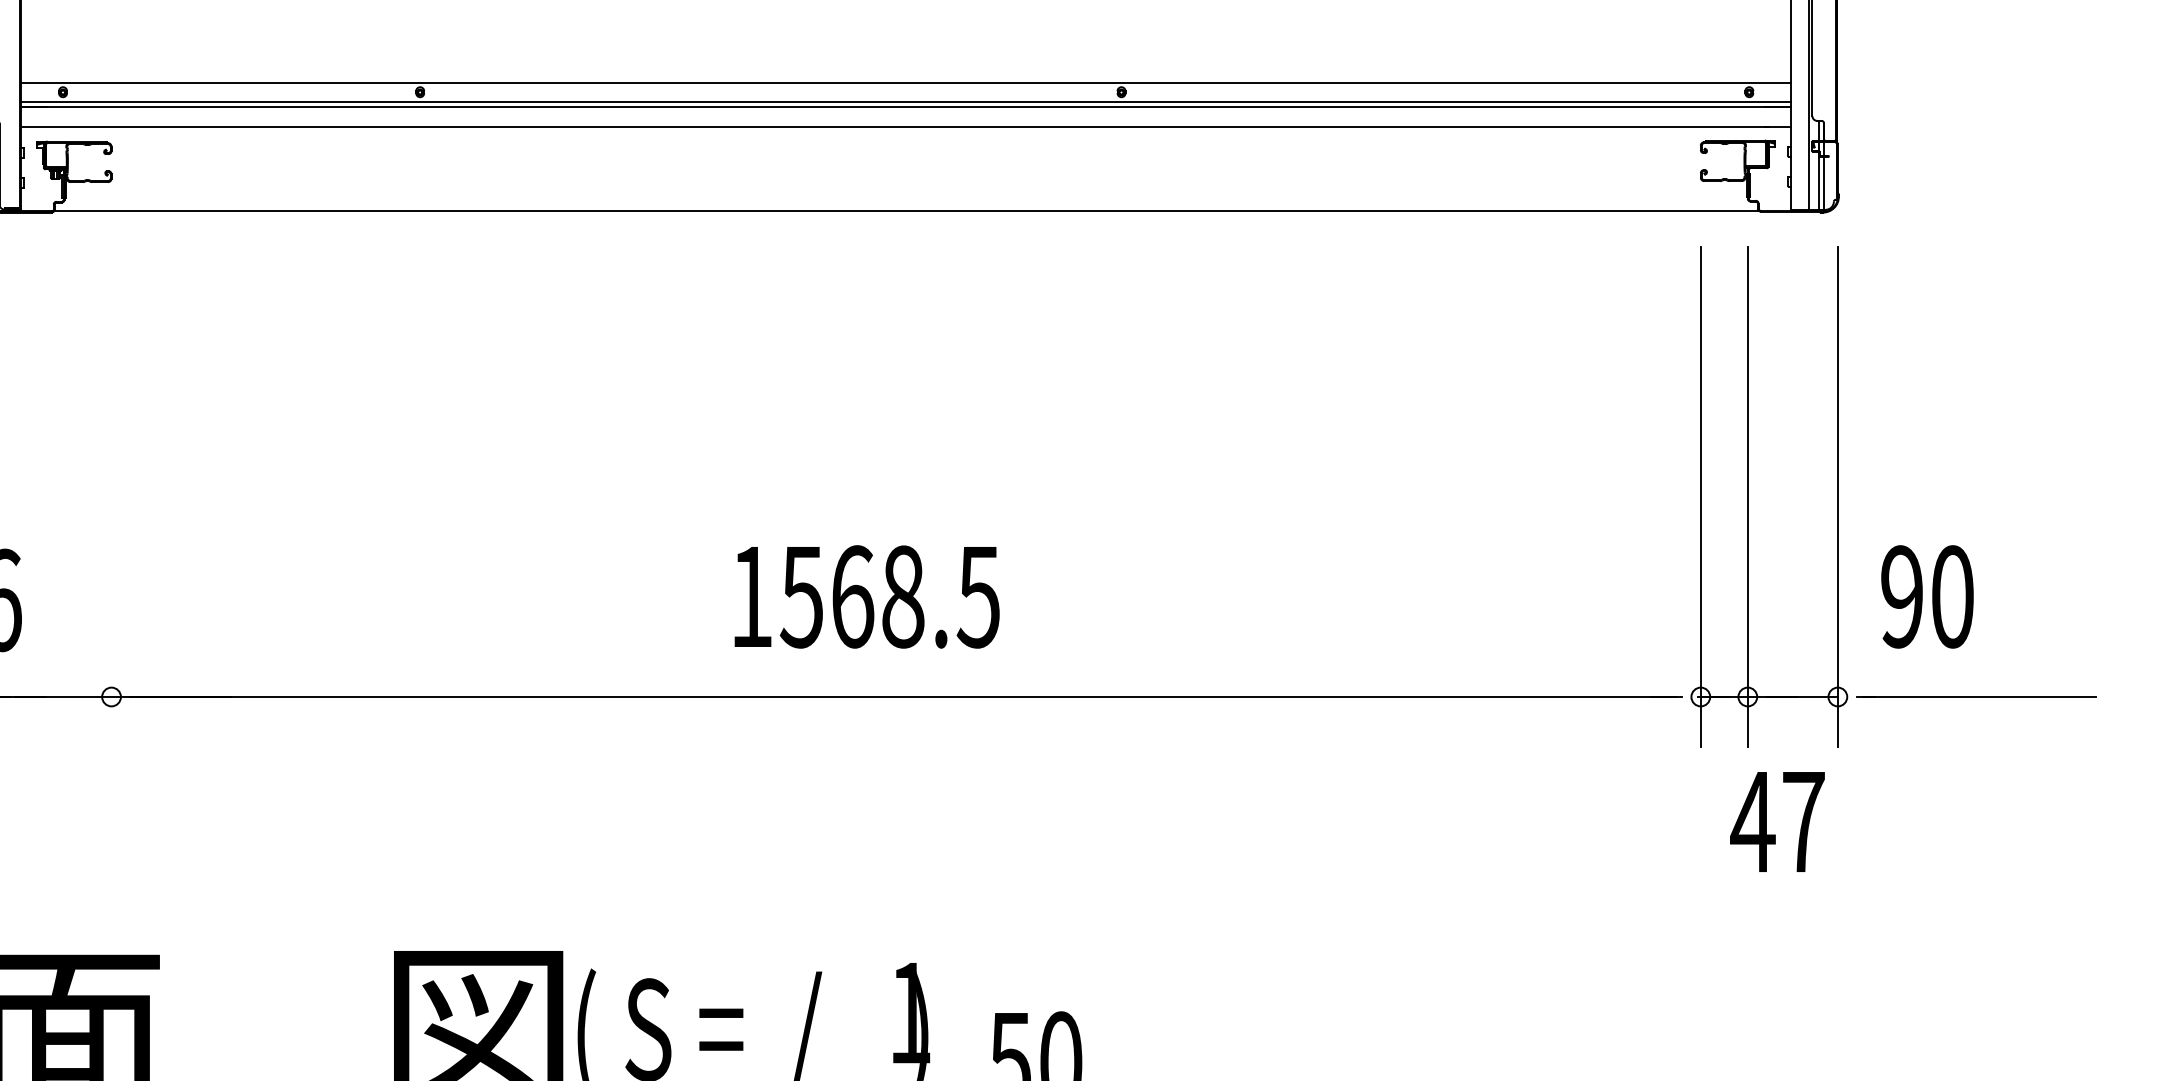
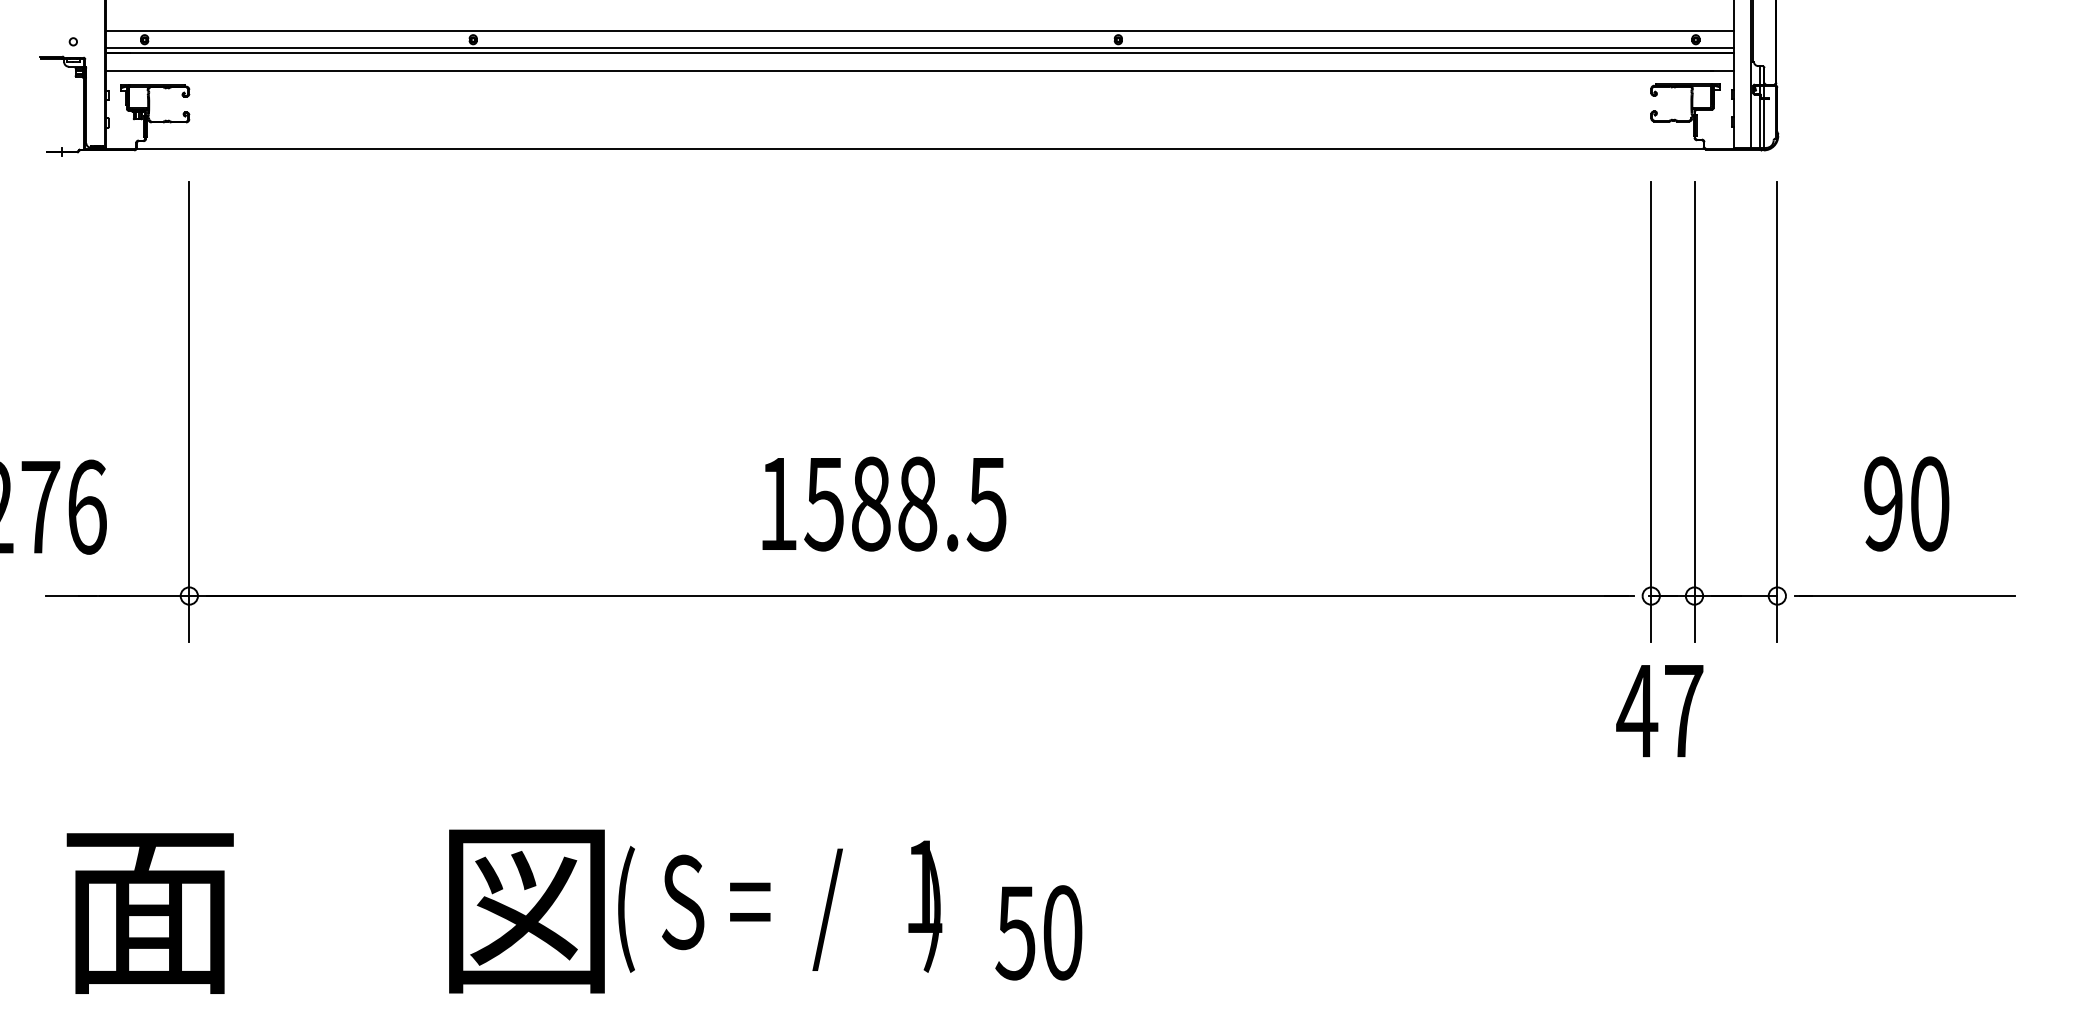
line: (111, 496) -> (189, 411), added
text: (853, 596) -> (871, 503), 1568.5 -> 1588.5
text: (1927, 596) -> (1906, 503), moved
text: (1777, 822) -> (1659, 711), moved

